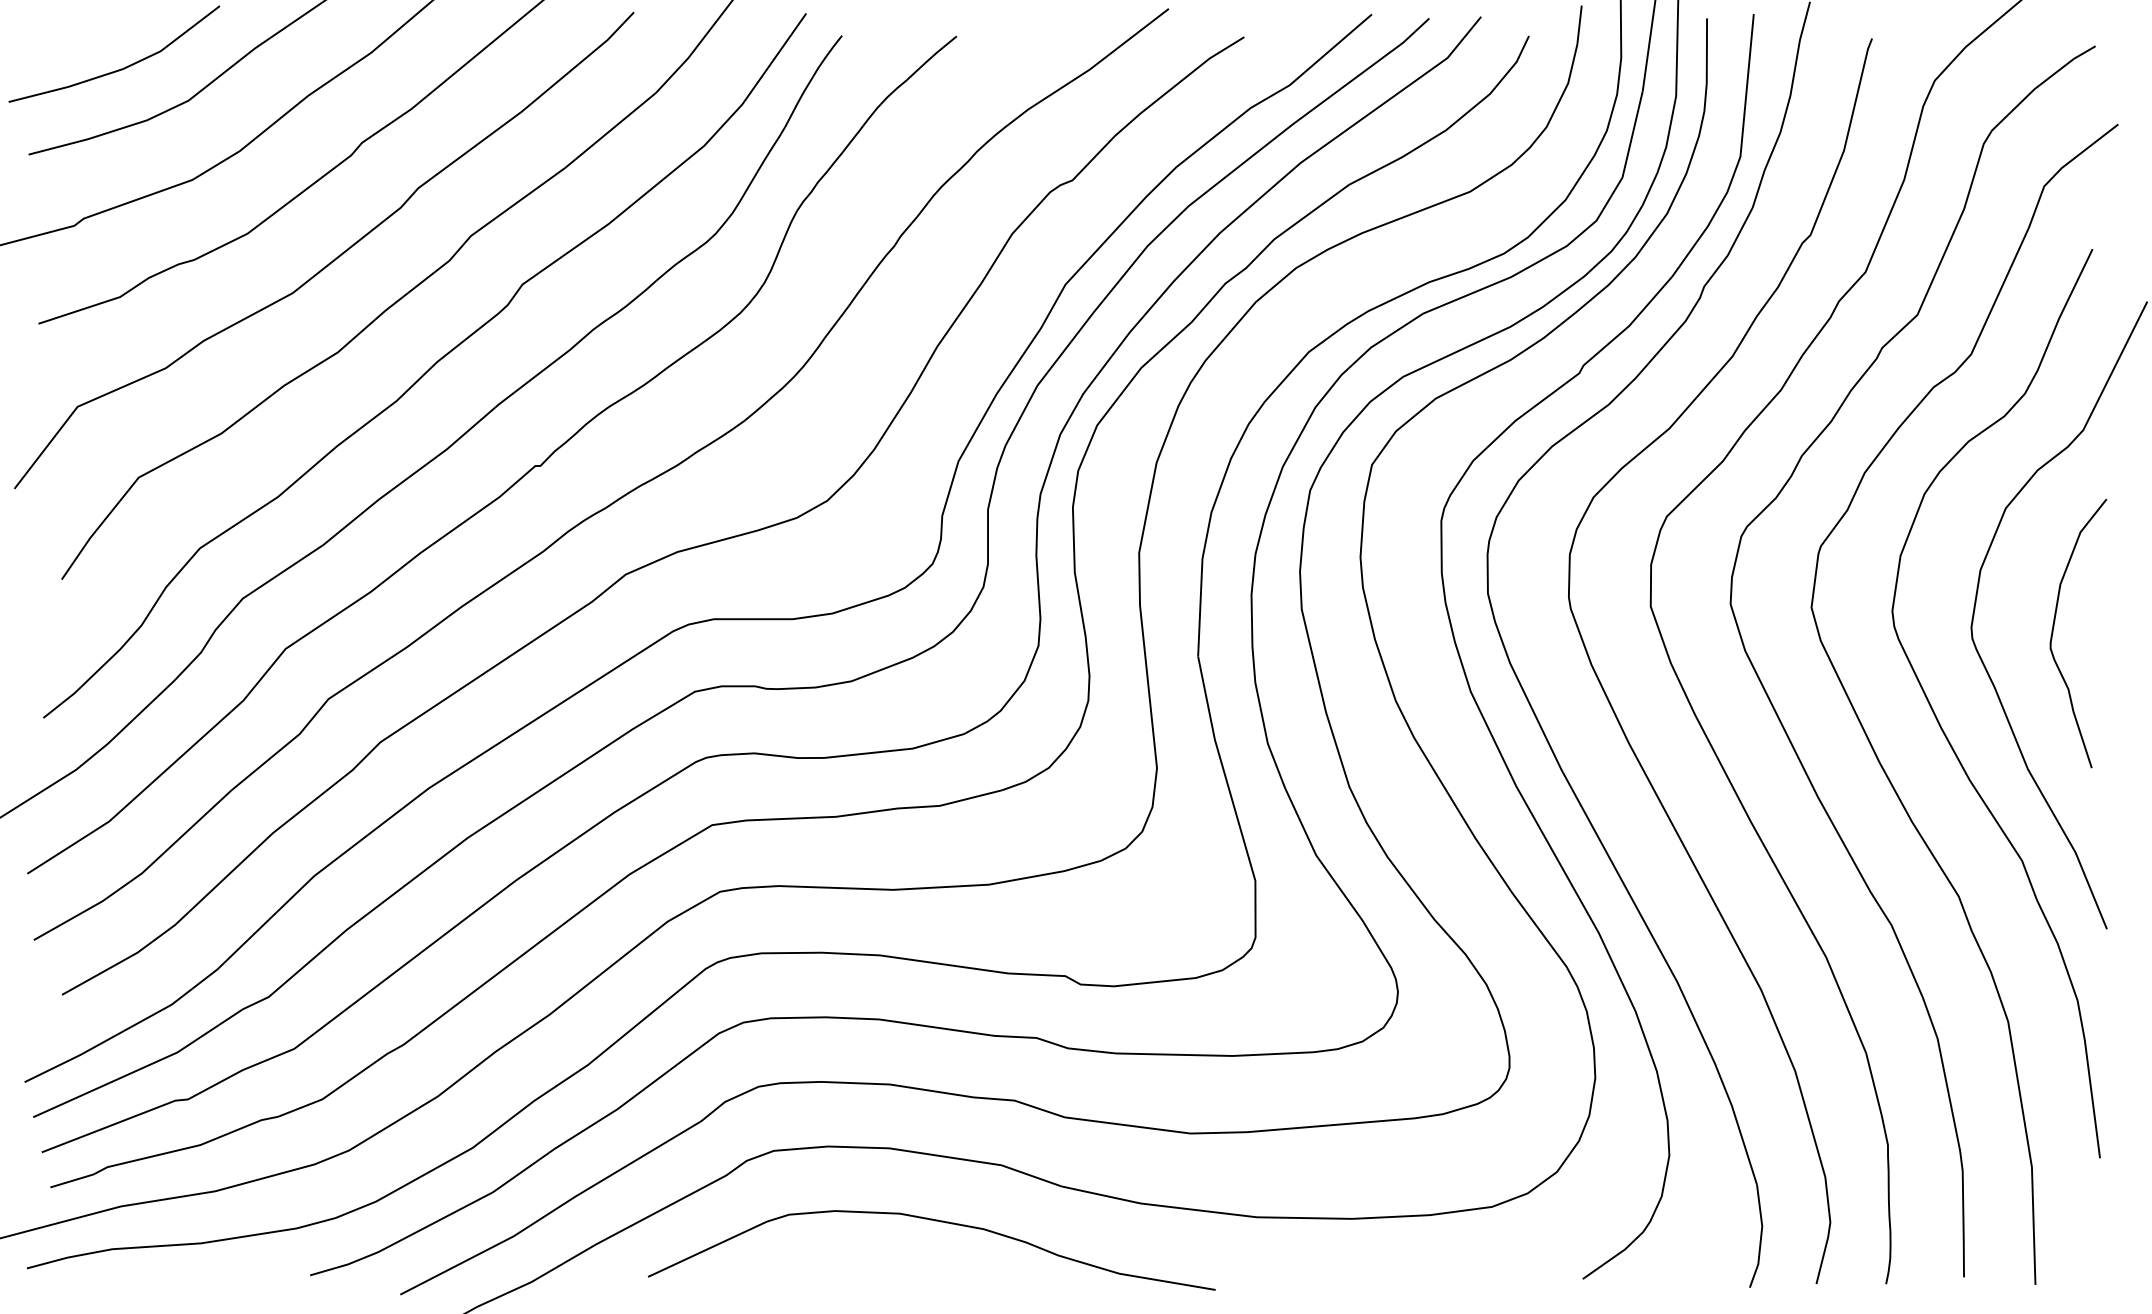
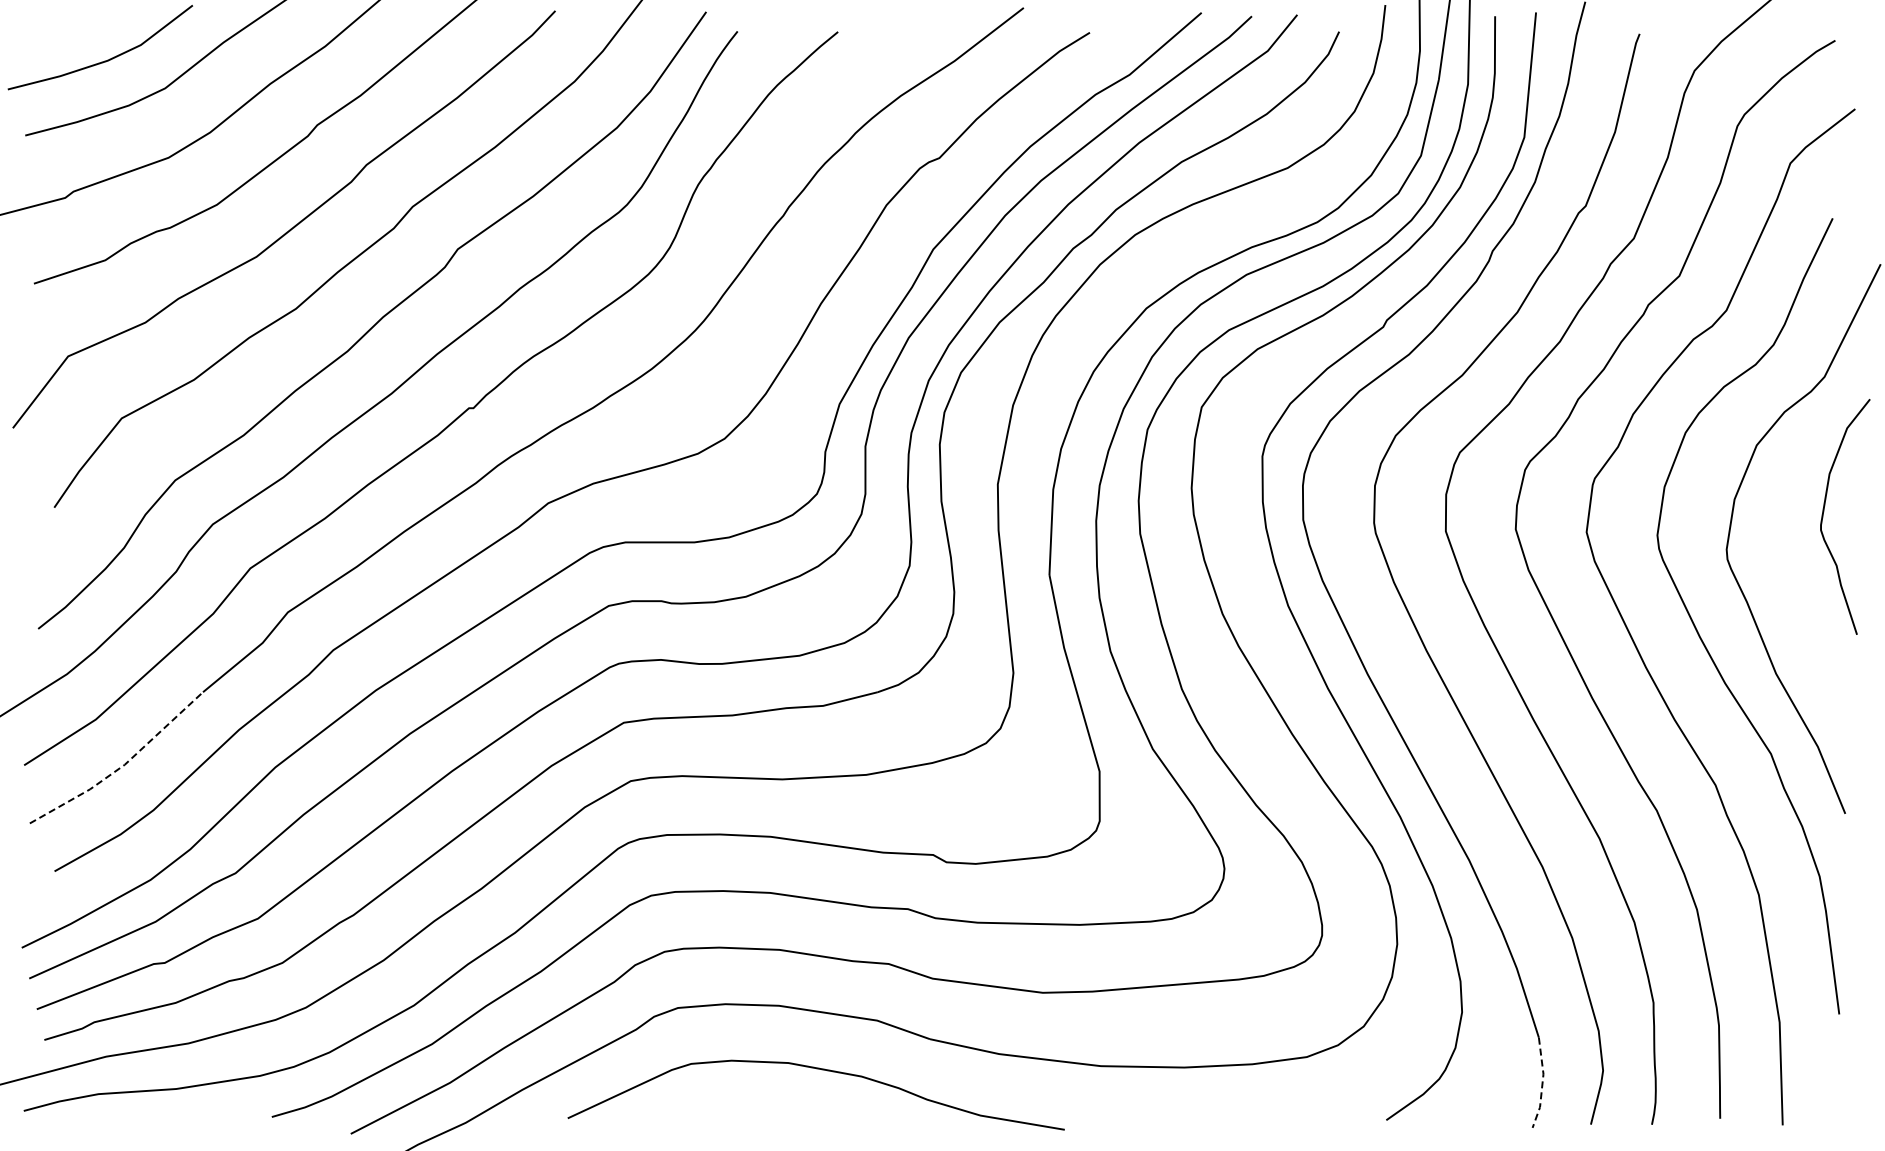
curve: (2054, 627) -> (1824, 511), moved
line: (139, 875) -> (122, 766), solid -> dashed
line: (1761, 1237) -> (1542, 1083), solid -> dashed

